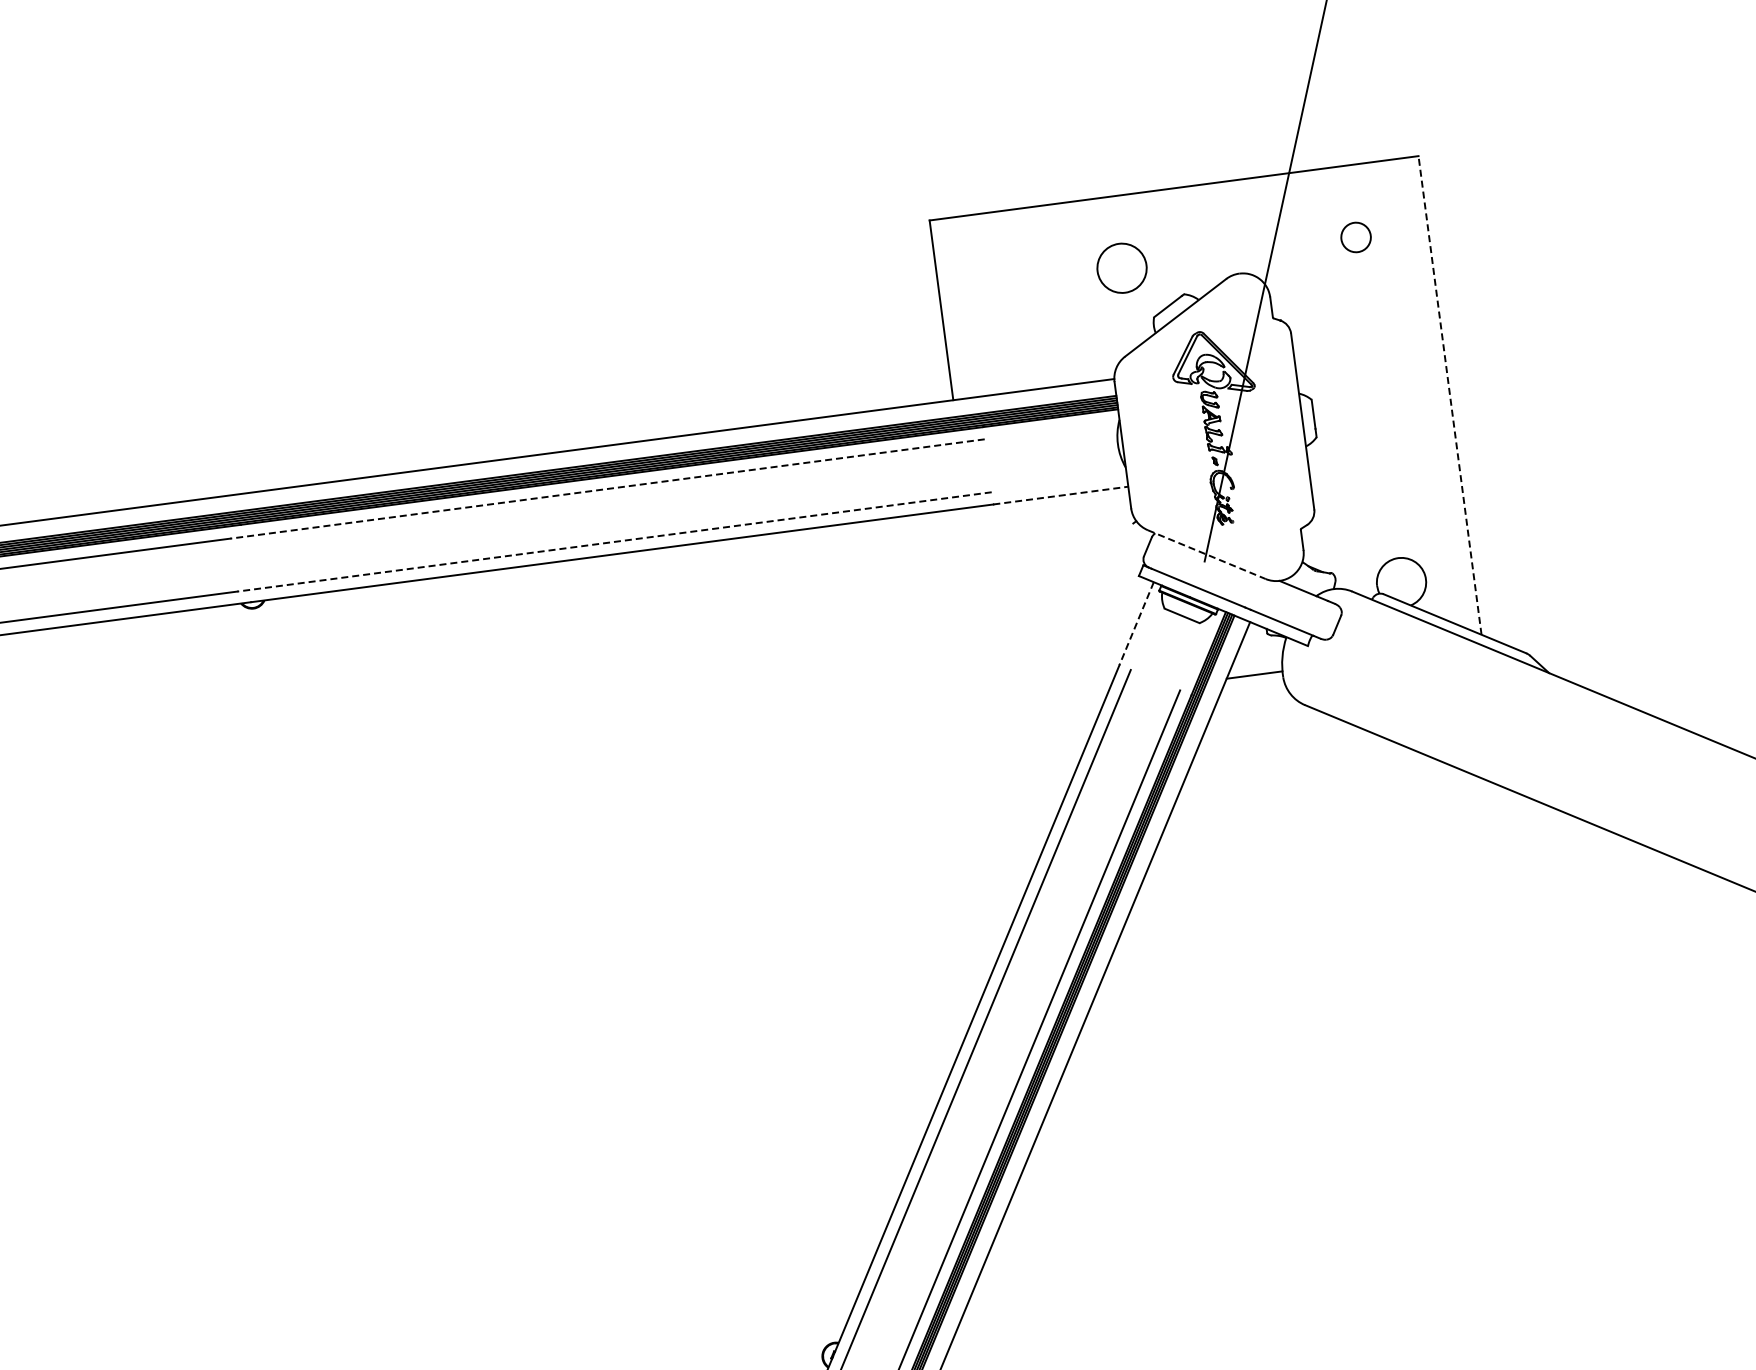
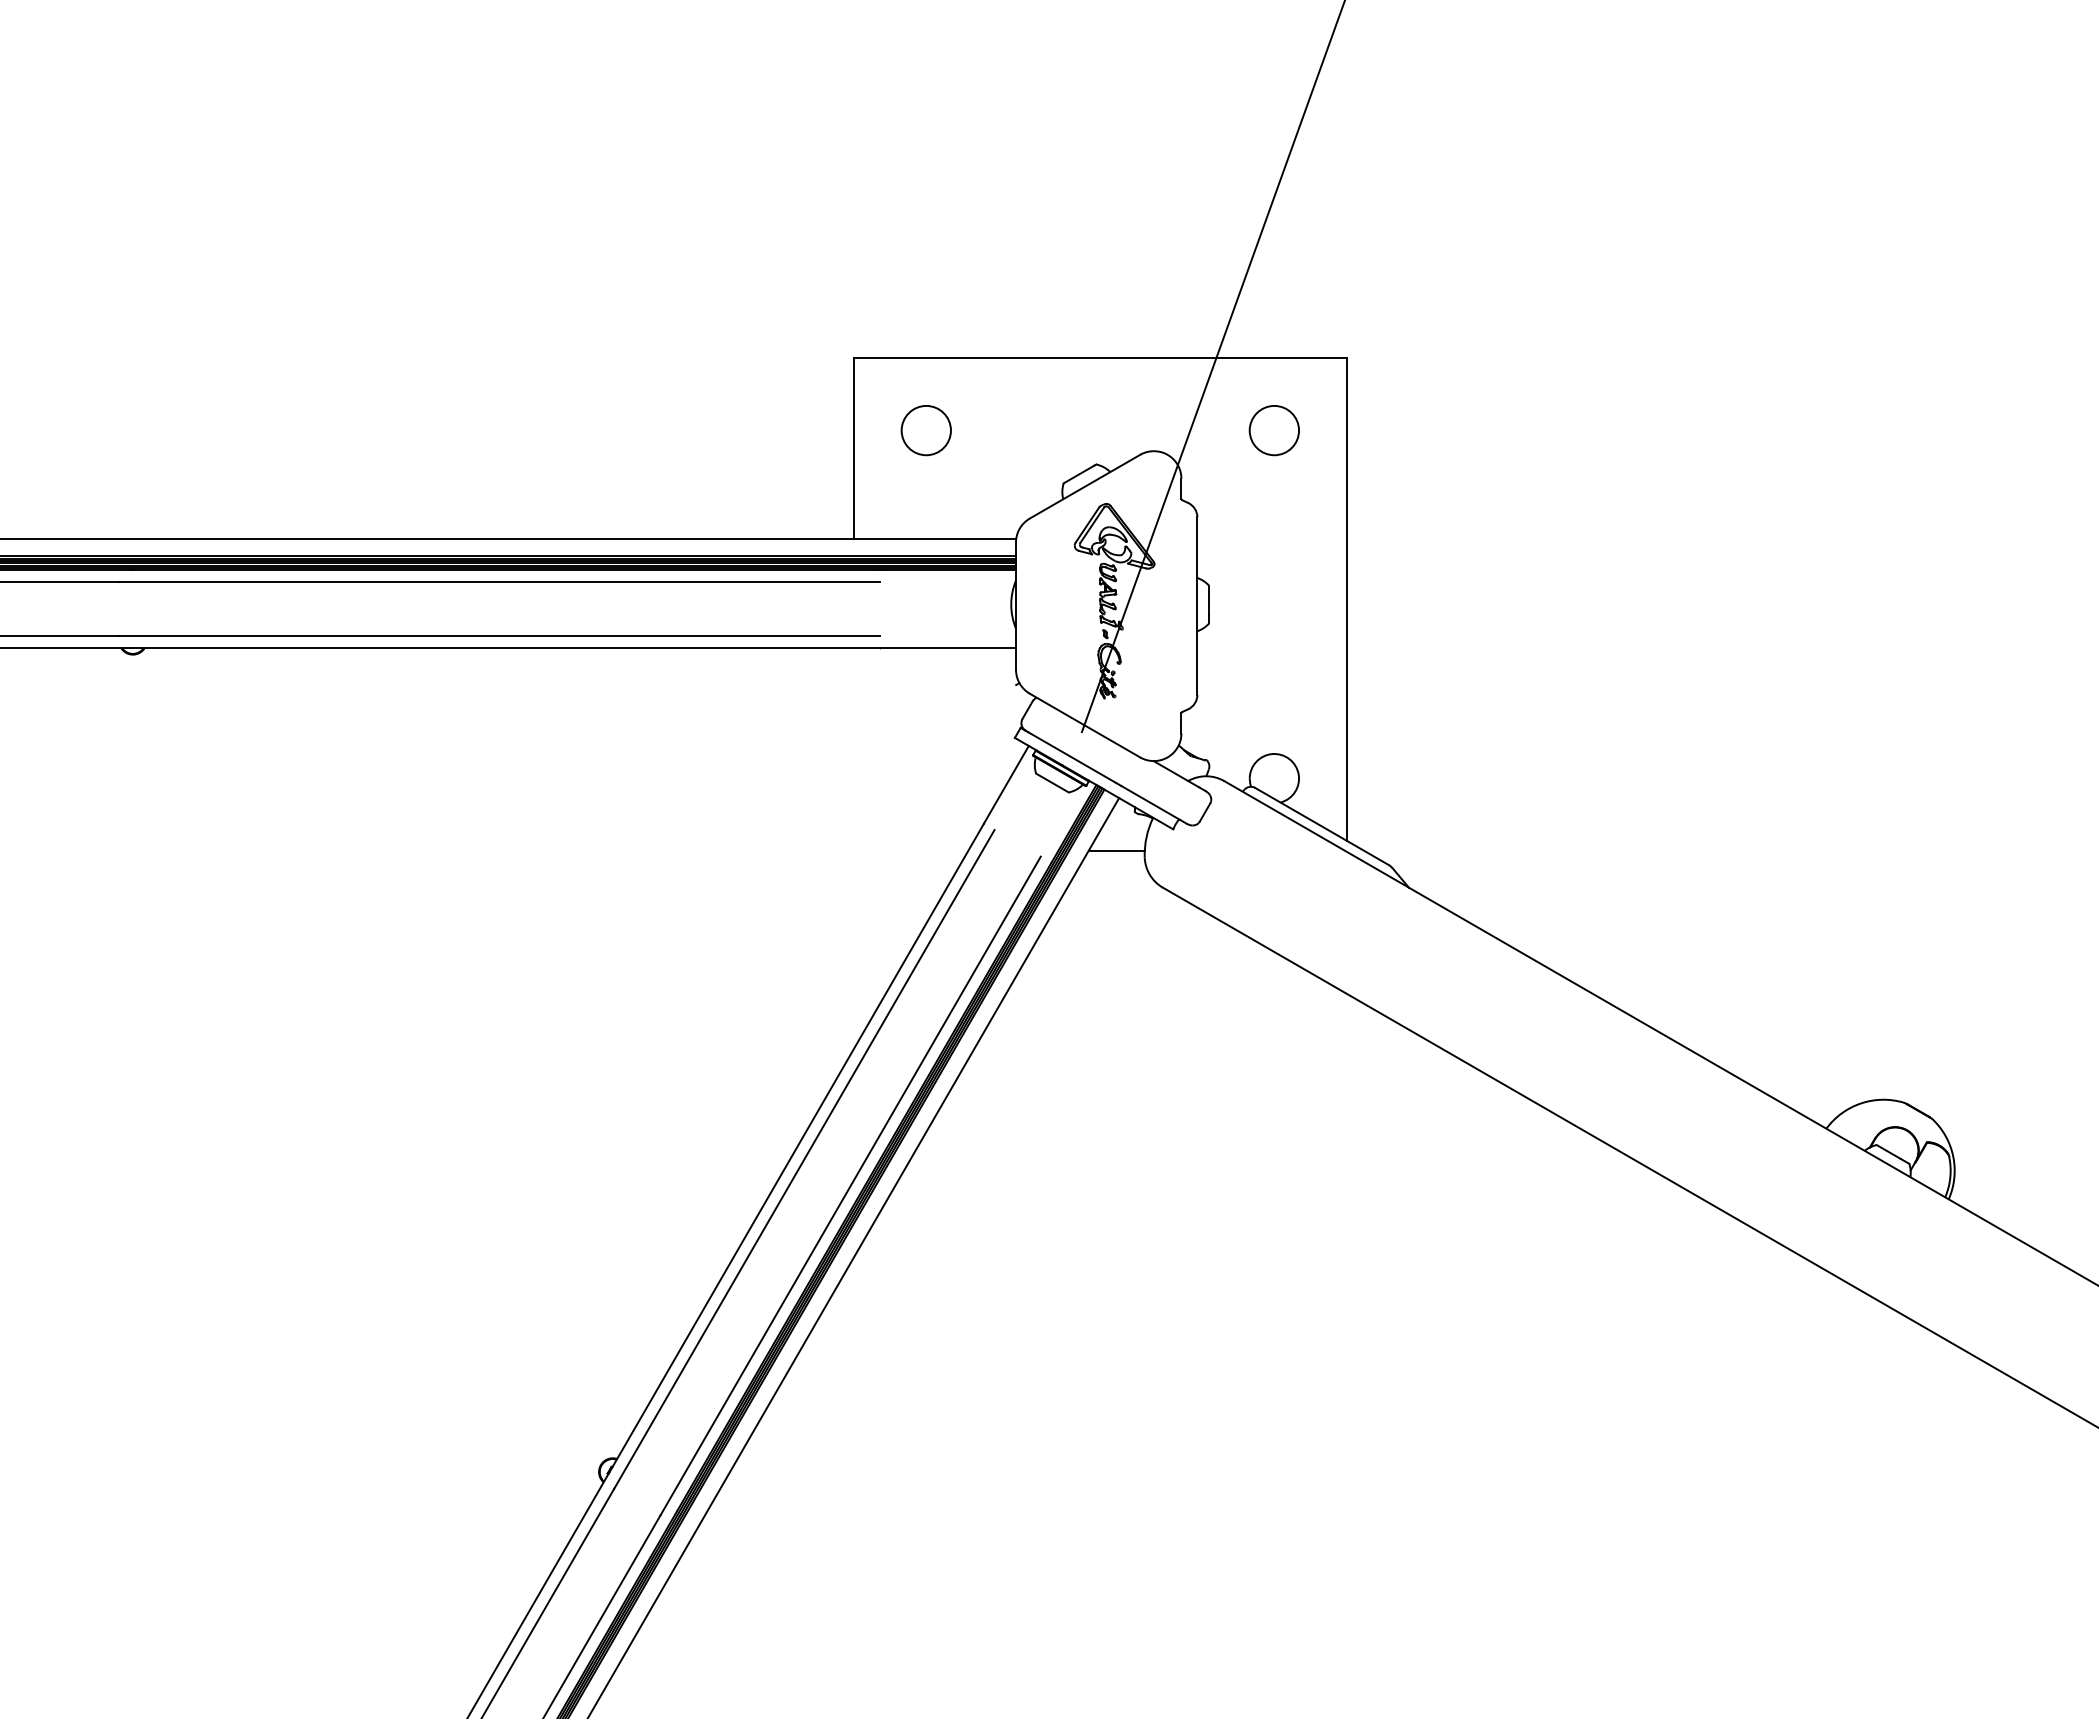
circle: (1356, 237) -> (1274, 430), size x1.67
circle: (1121, 268) -> (925, 430), moved
line: (1449, 394) -> (1346, 598), dashed -> solid
line: (606, 489) -> (498, 582), dashed -> solid
line: (1061, 495) -> (948, 647), dashed -> solid
line: (613, 541) -> (498, 635), dashed -> solid
line: (1206, 554) -> (1084, 725), dashed -> solid
line: (1136, 623) -> (1006, 784), dashed -> solid

